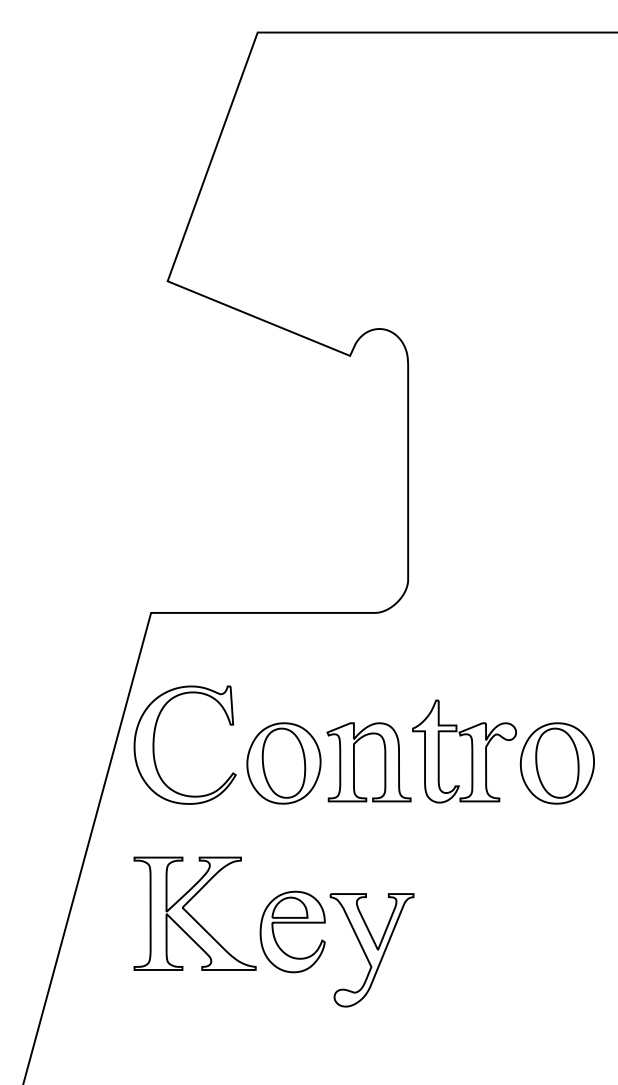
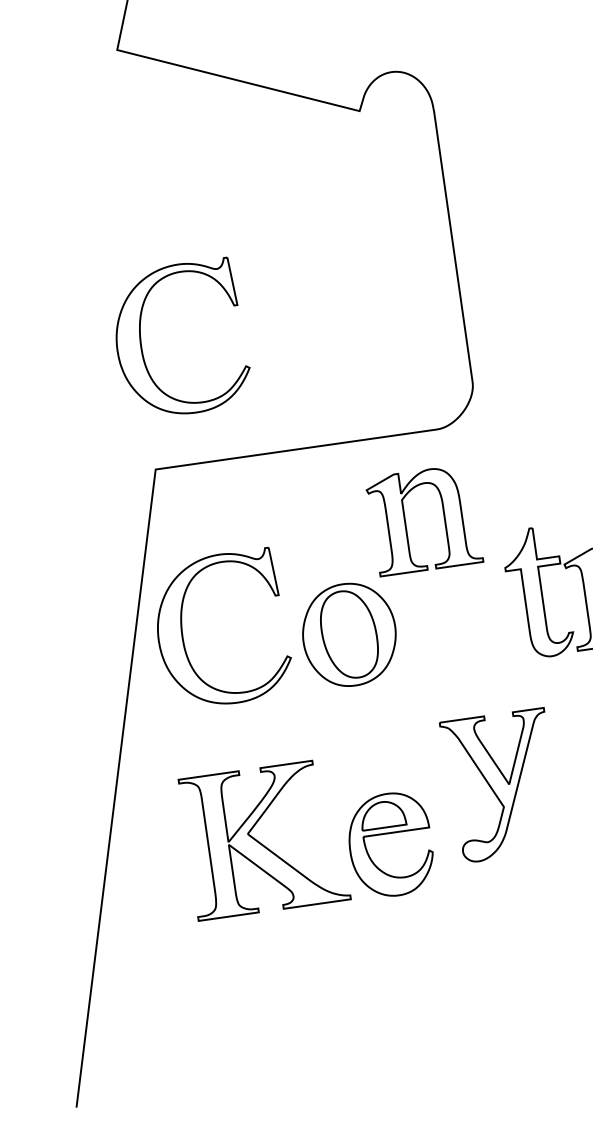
part: (154, 513) -> (142, 344), added
part: (354, 762) -> (405, 523), moved
part: (371, 950) -> (501, 786), moved

